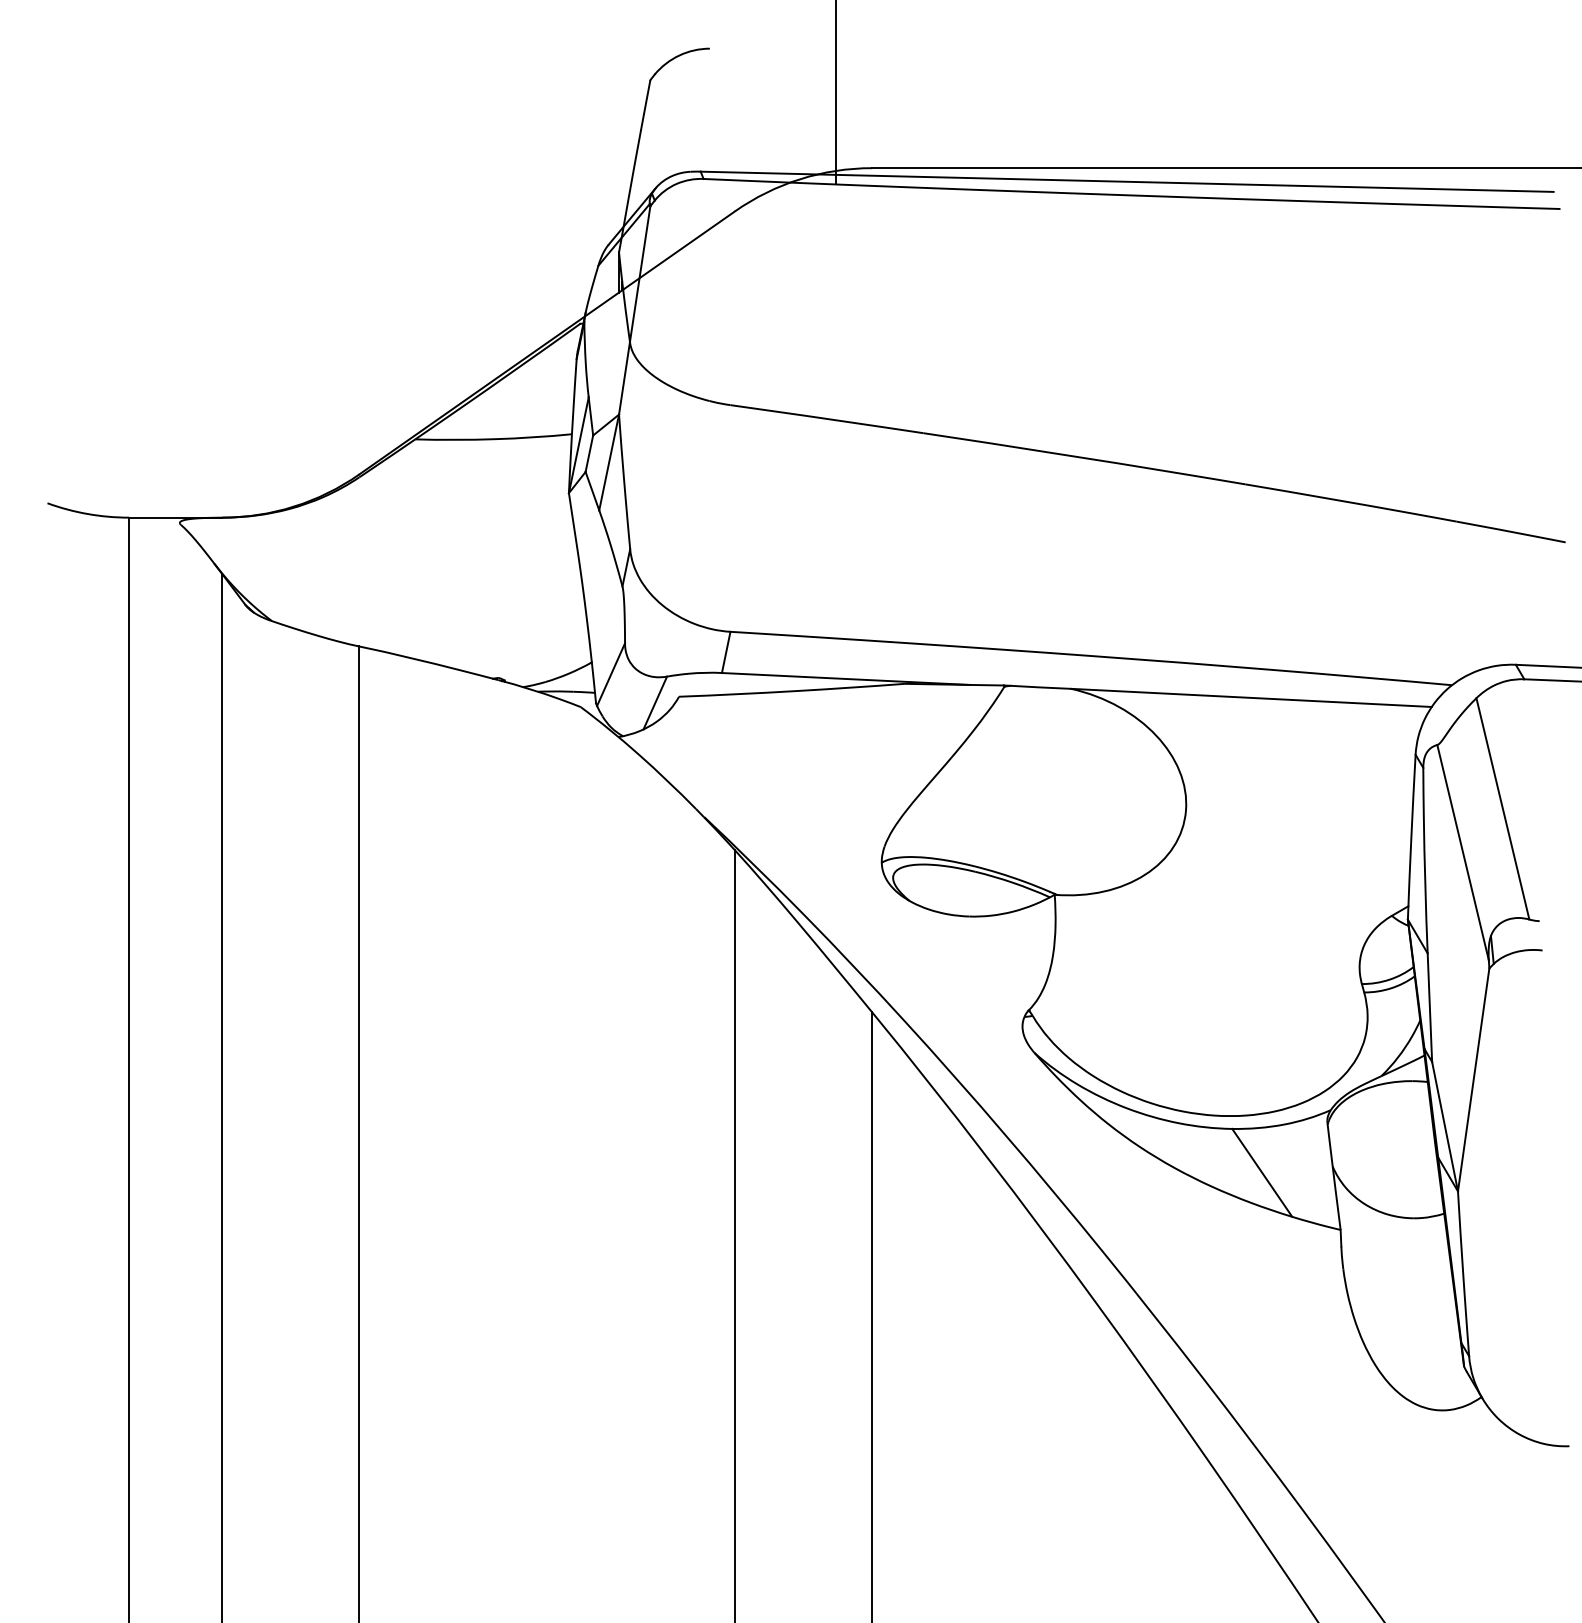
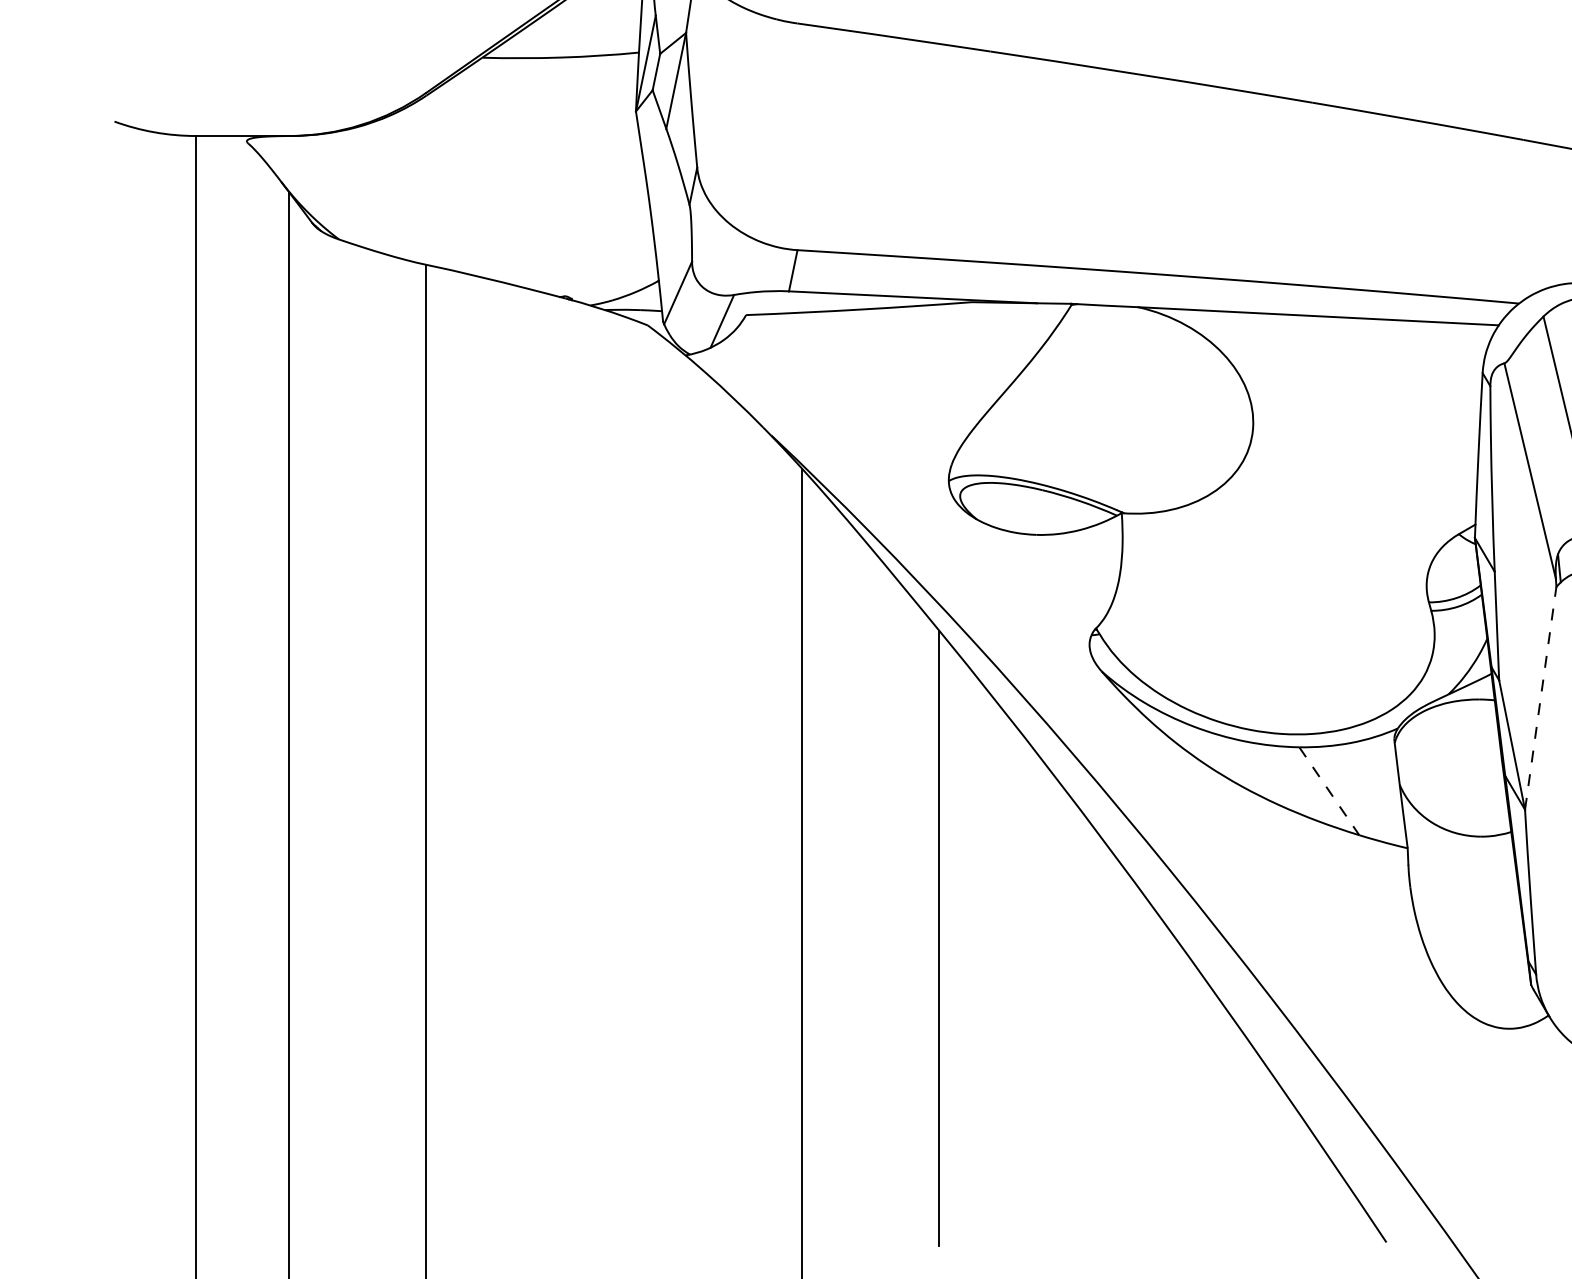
line: (1473, 1079) -> (1540, 697), solid -> dashed
line: (1262, 1173) -> (1329, 791), solid -> dashed

